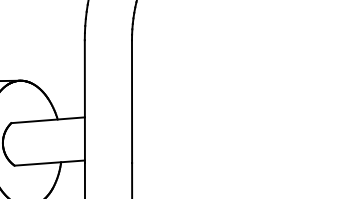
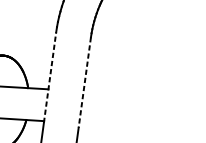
line: (84, 101) -> (49, 77), solid -> dashed
line: (132, 102) -> (85, 83), solid -> dashed

